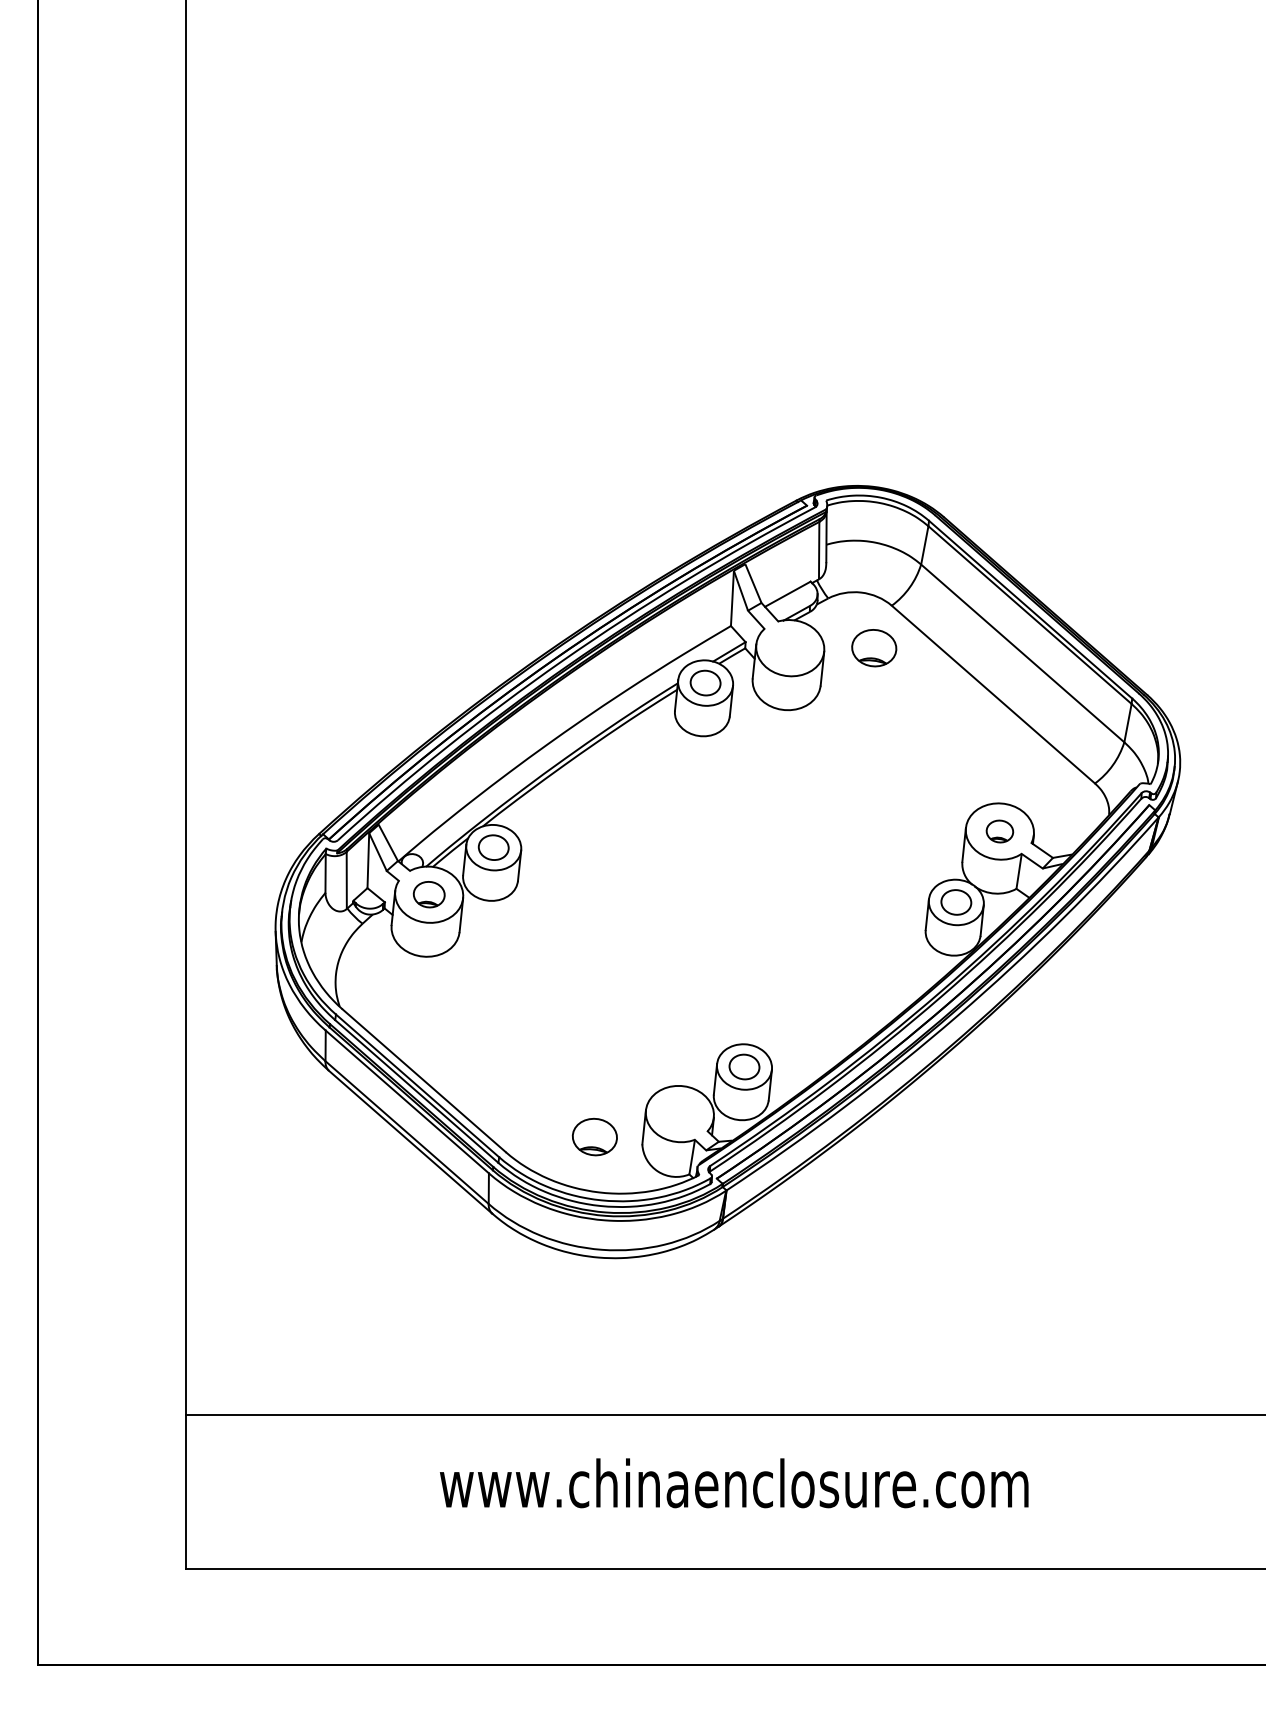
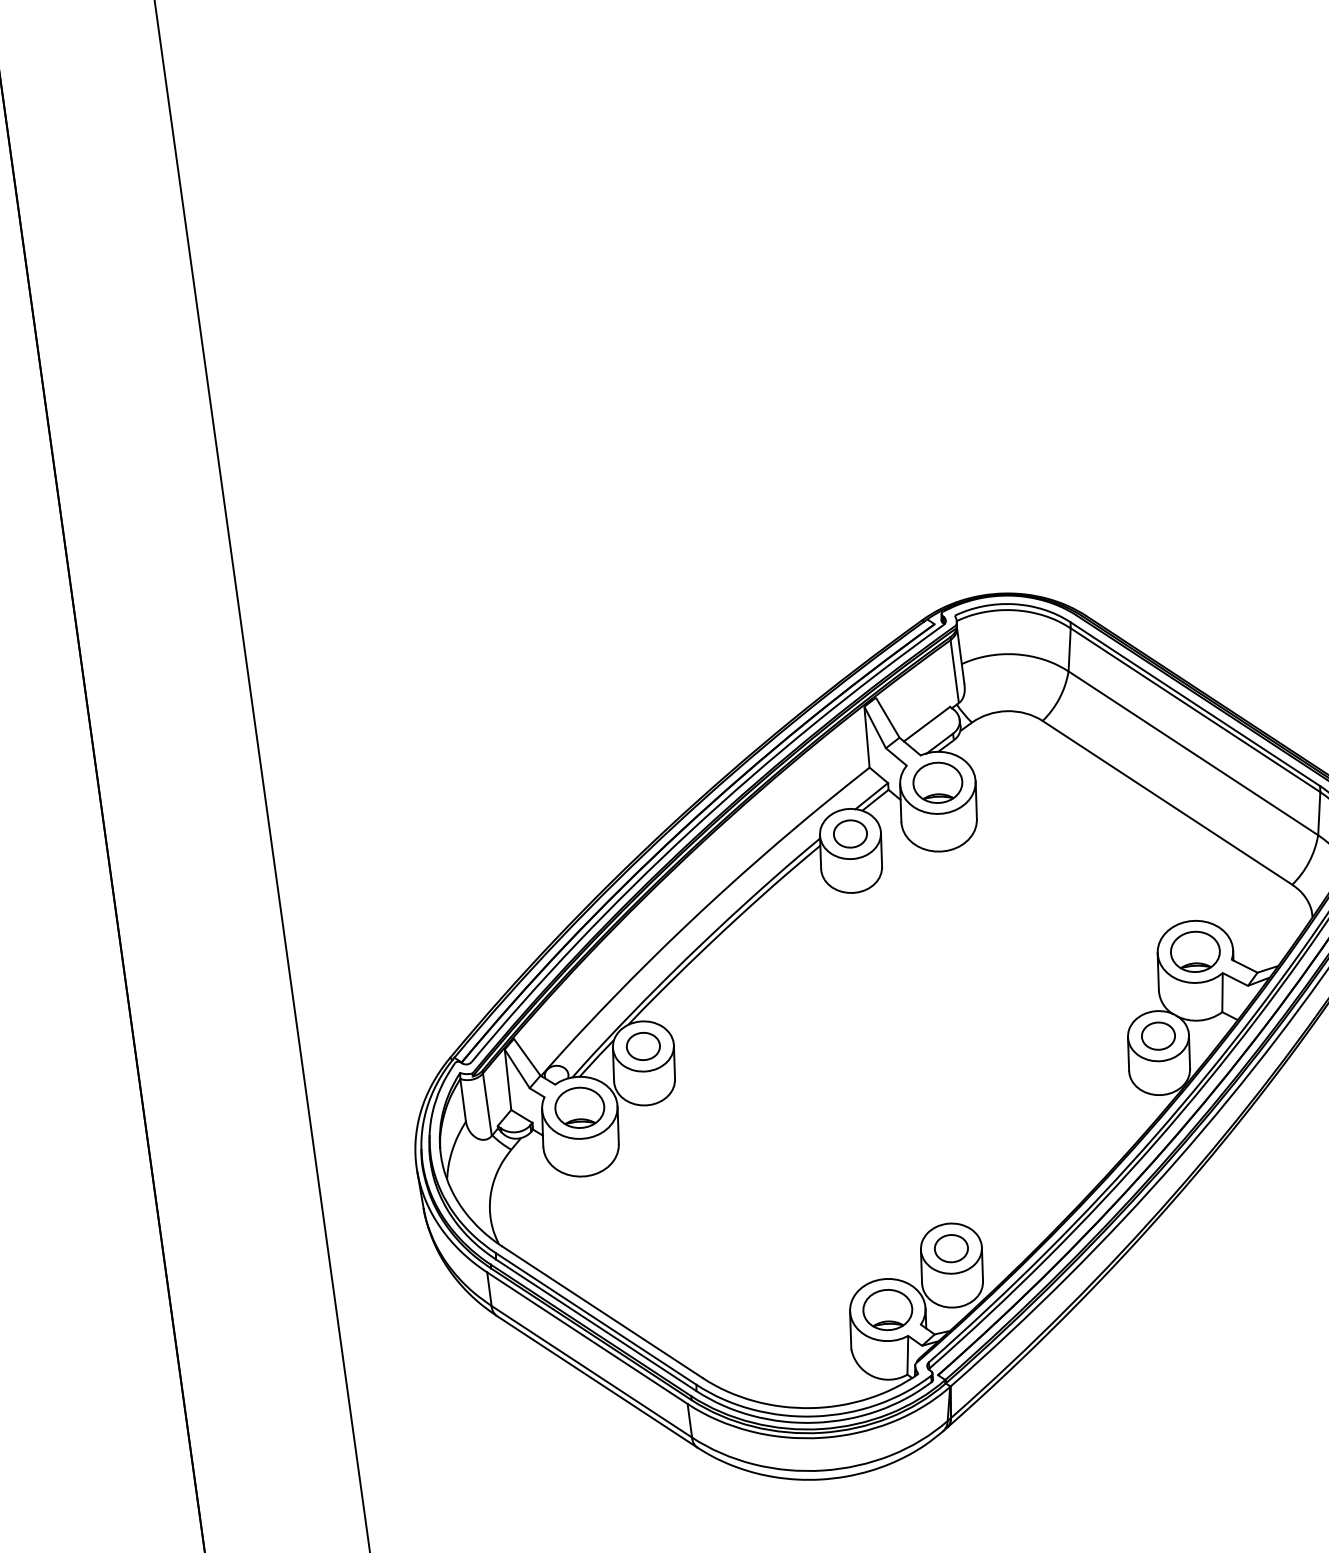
part: (874, 648) -> (938, 783), moved
part: (999, 831) -> (1194, 951), size x1.67
part: (429, 894) -> (580, 1107), size x1.43
part: (594, 1136) -> (887, 1309), moved

